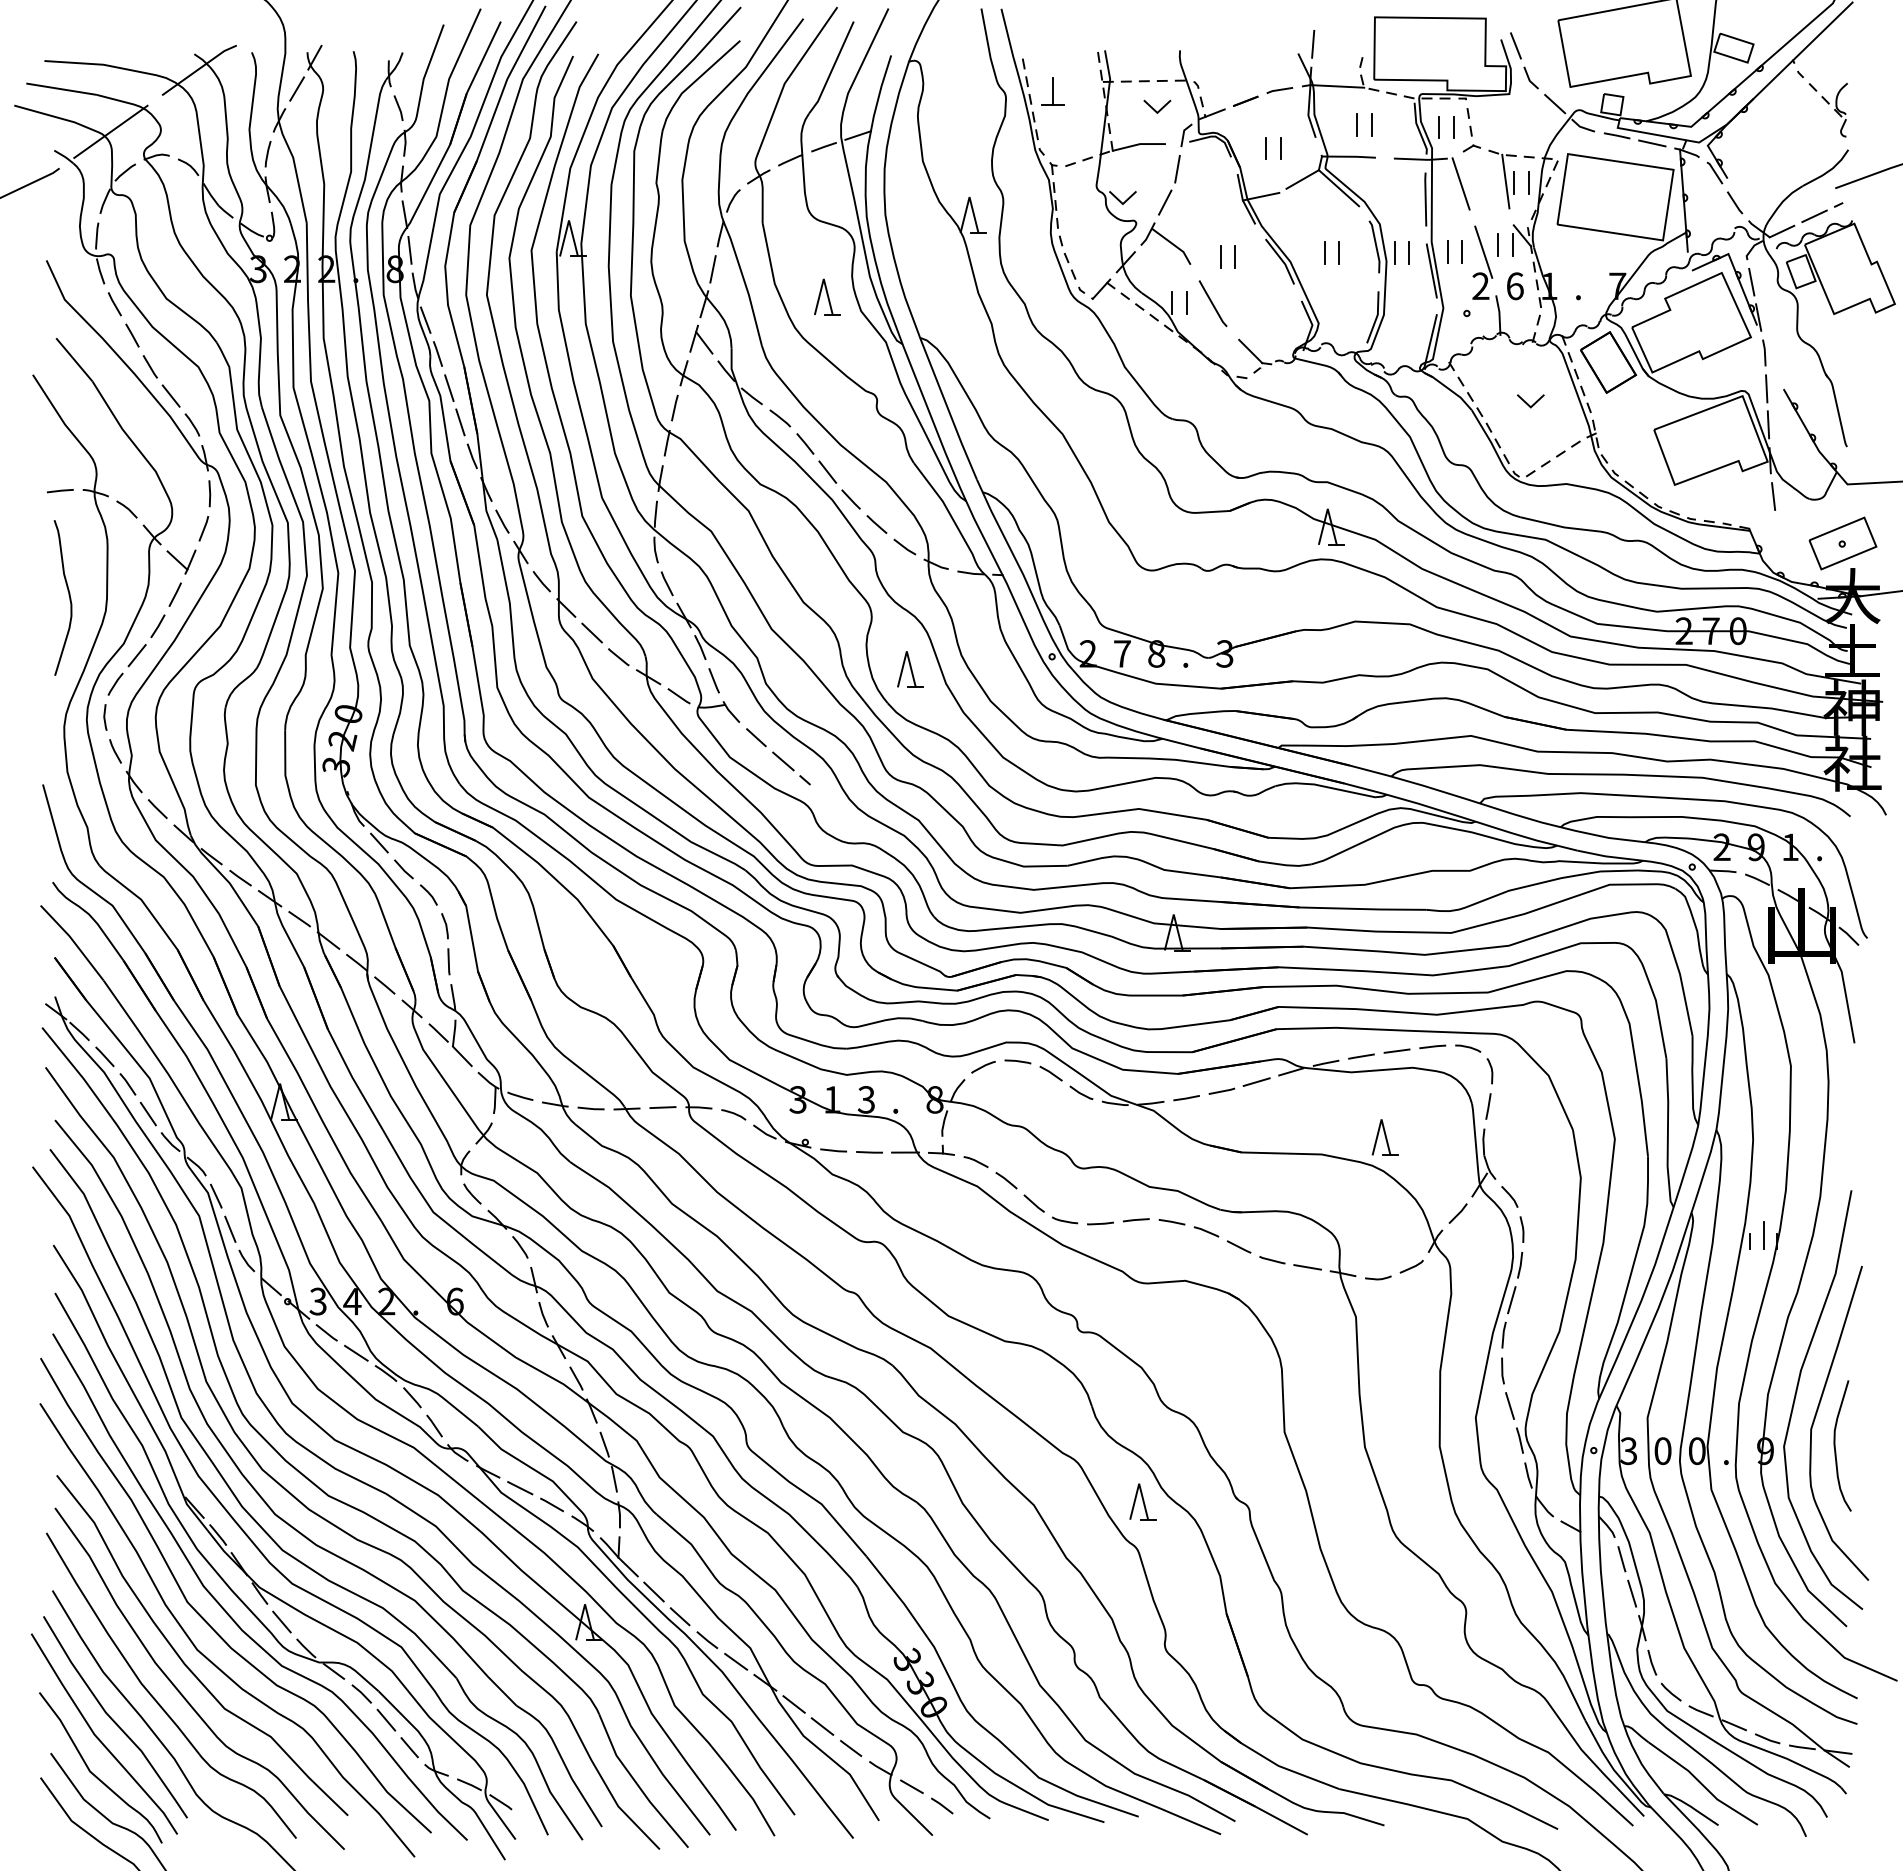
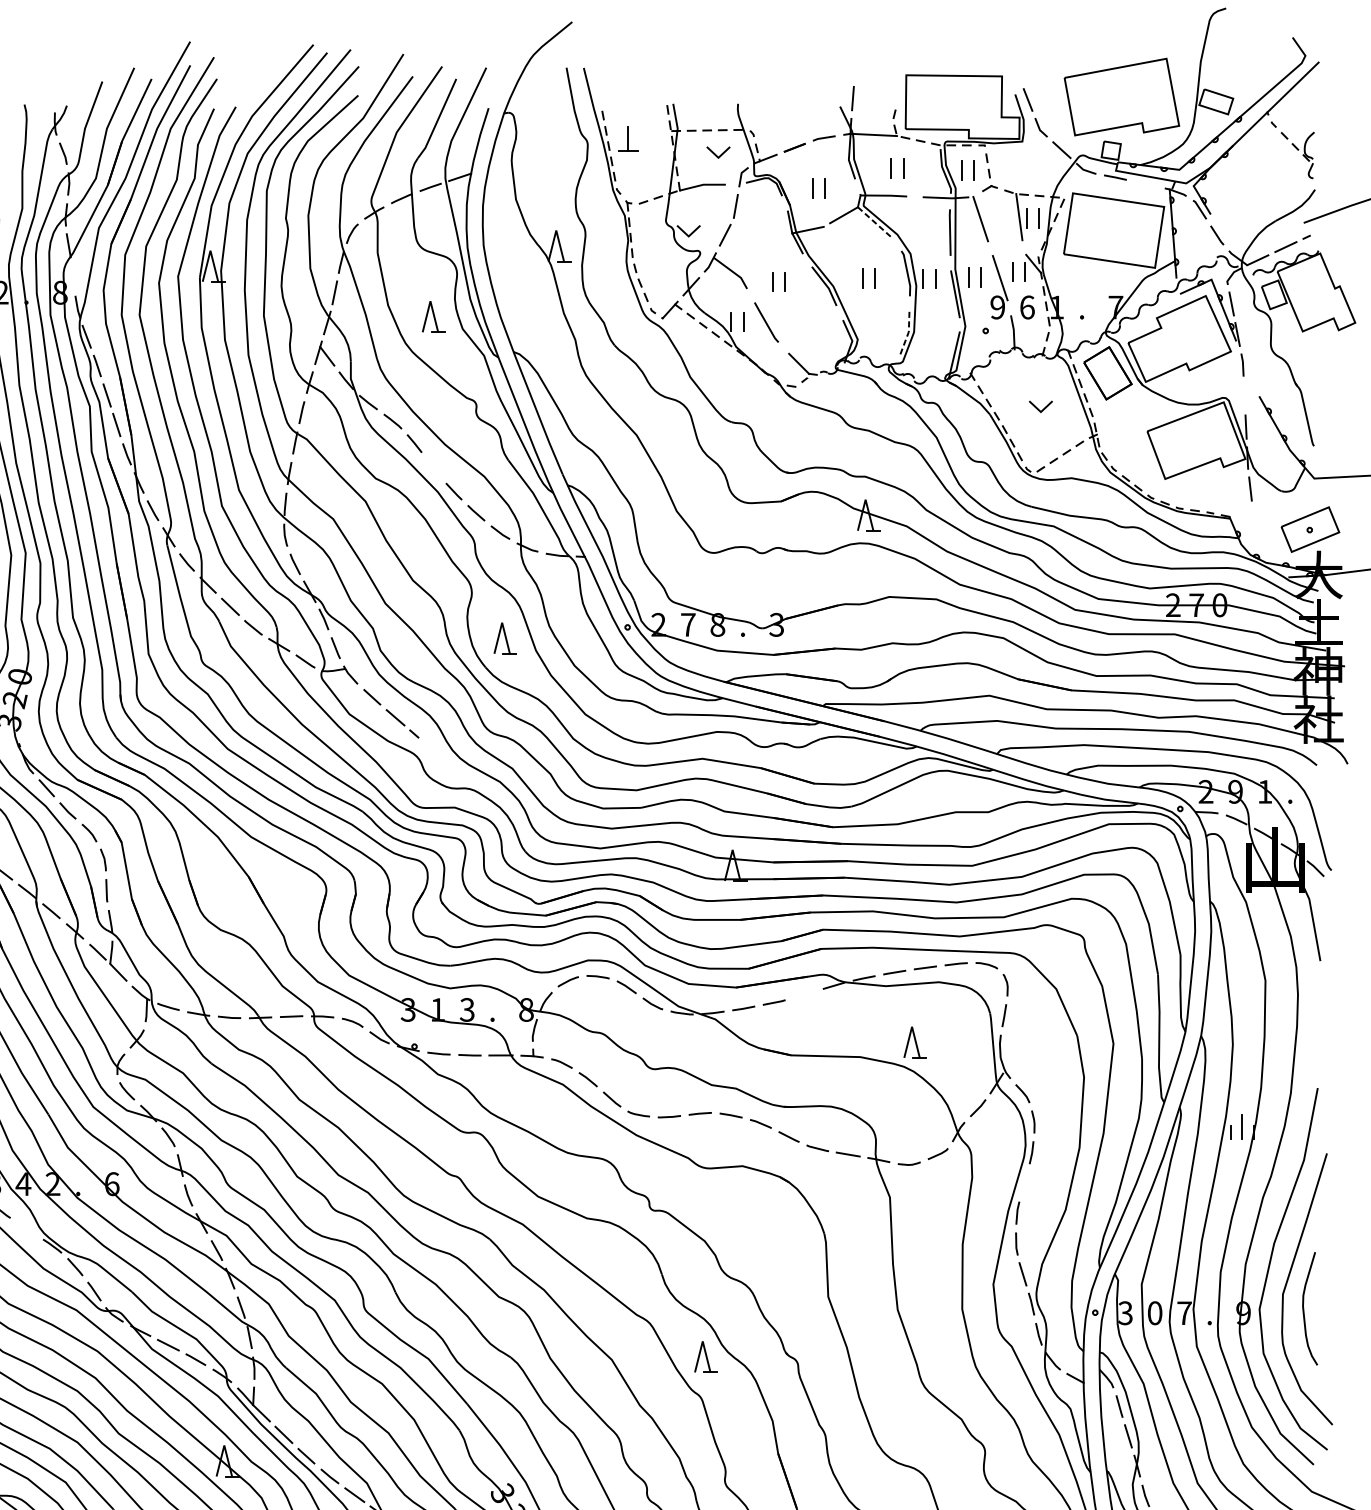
line: (1652, 143) -> (1145, 184), removed
line: (1338, 188) -> (874, 223), solid -> dashed
line: (409, 249) -> (72, 275), removed
text: (1480, 286) -> (997, 307), 2 -> 9
line: (1376, 317) -> (907, 334), solid -> dashed
line: (1766, 388) -> (1244, 395), removed
line: (827, 471) -> (433, 467), removed
line: (1256, 1081) -> (804, 994), removed
line: (1511, 1300) -> (1024, 1183), removed
line: (356, 1352) -> (27, 1228), removed
text: (1697, 1451) -> (1184, 1313), 0 -> 7

